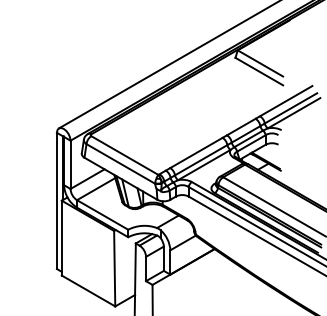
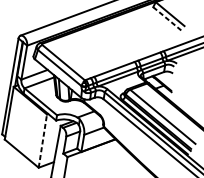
line: (259, 71) -> (168, 19), solid -> dashed
line: (114, 268) -> (42, 140), solid -> dashed

